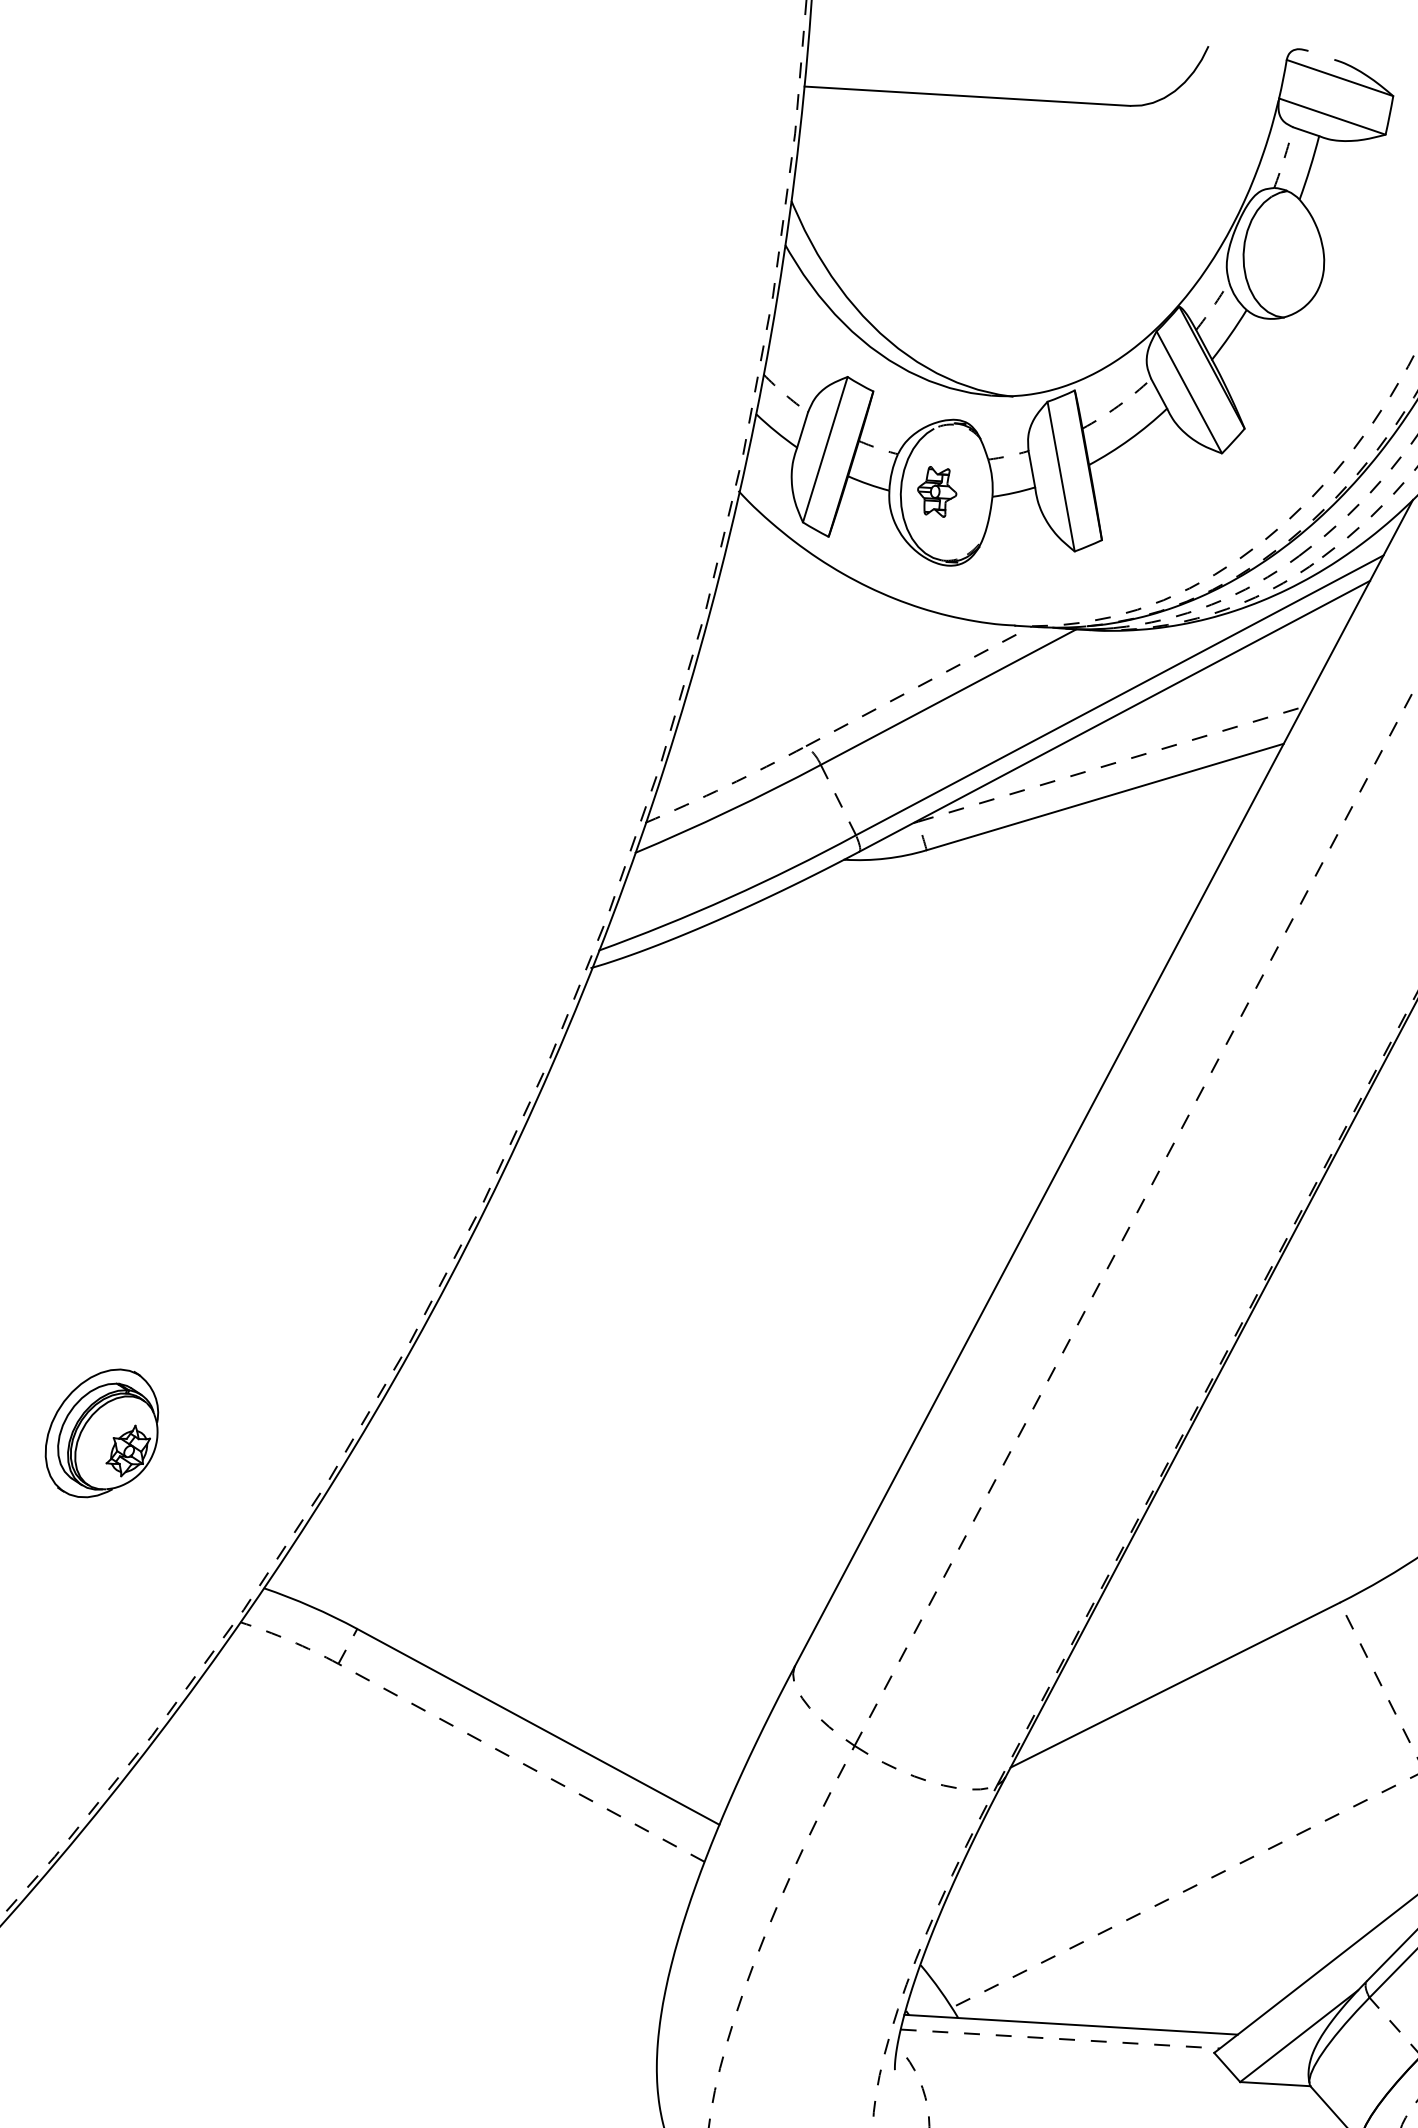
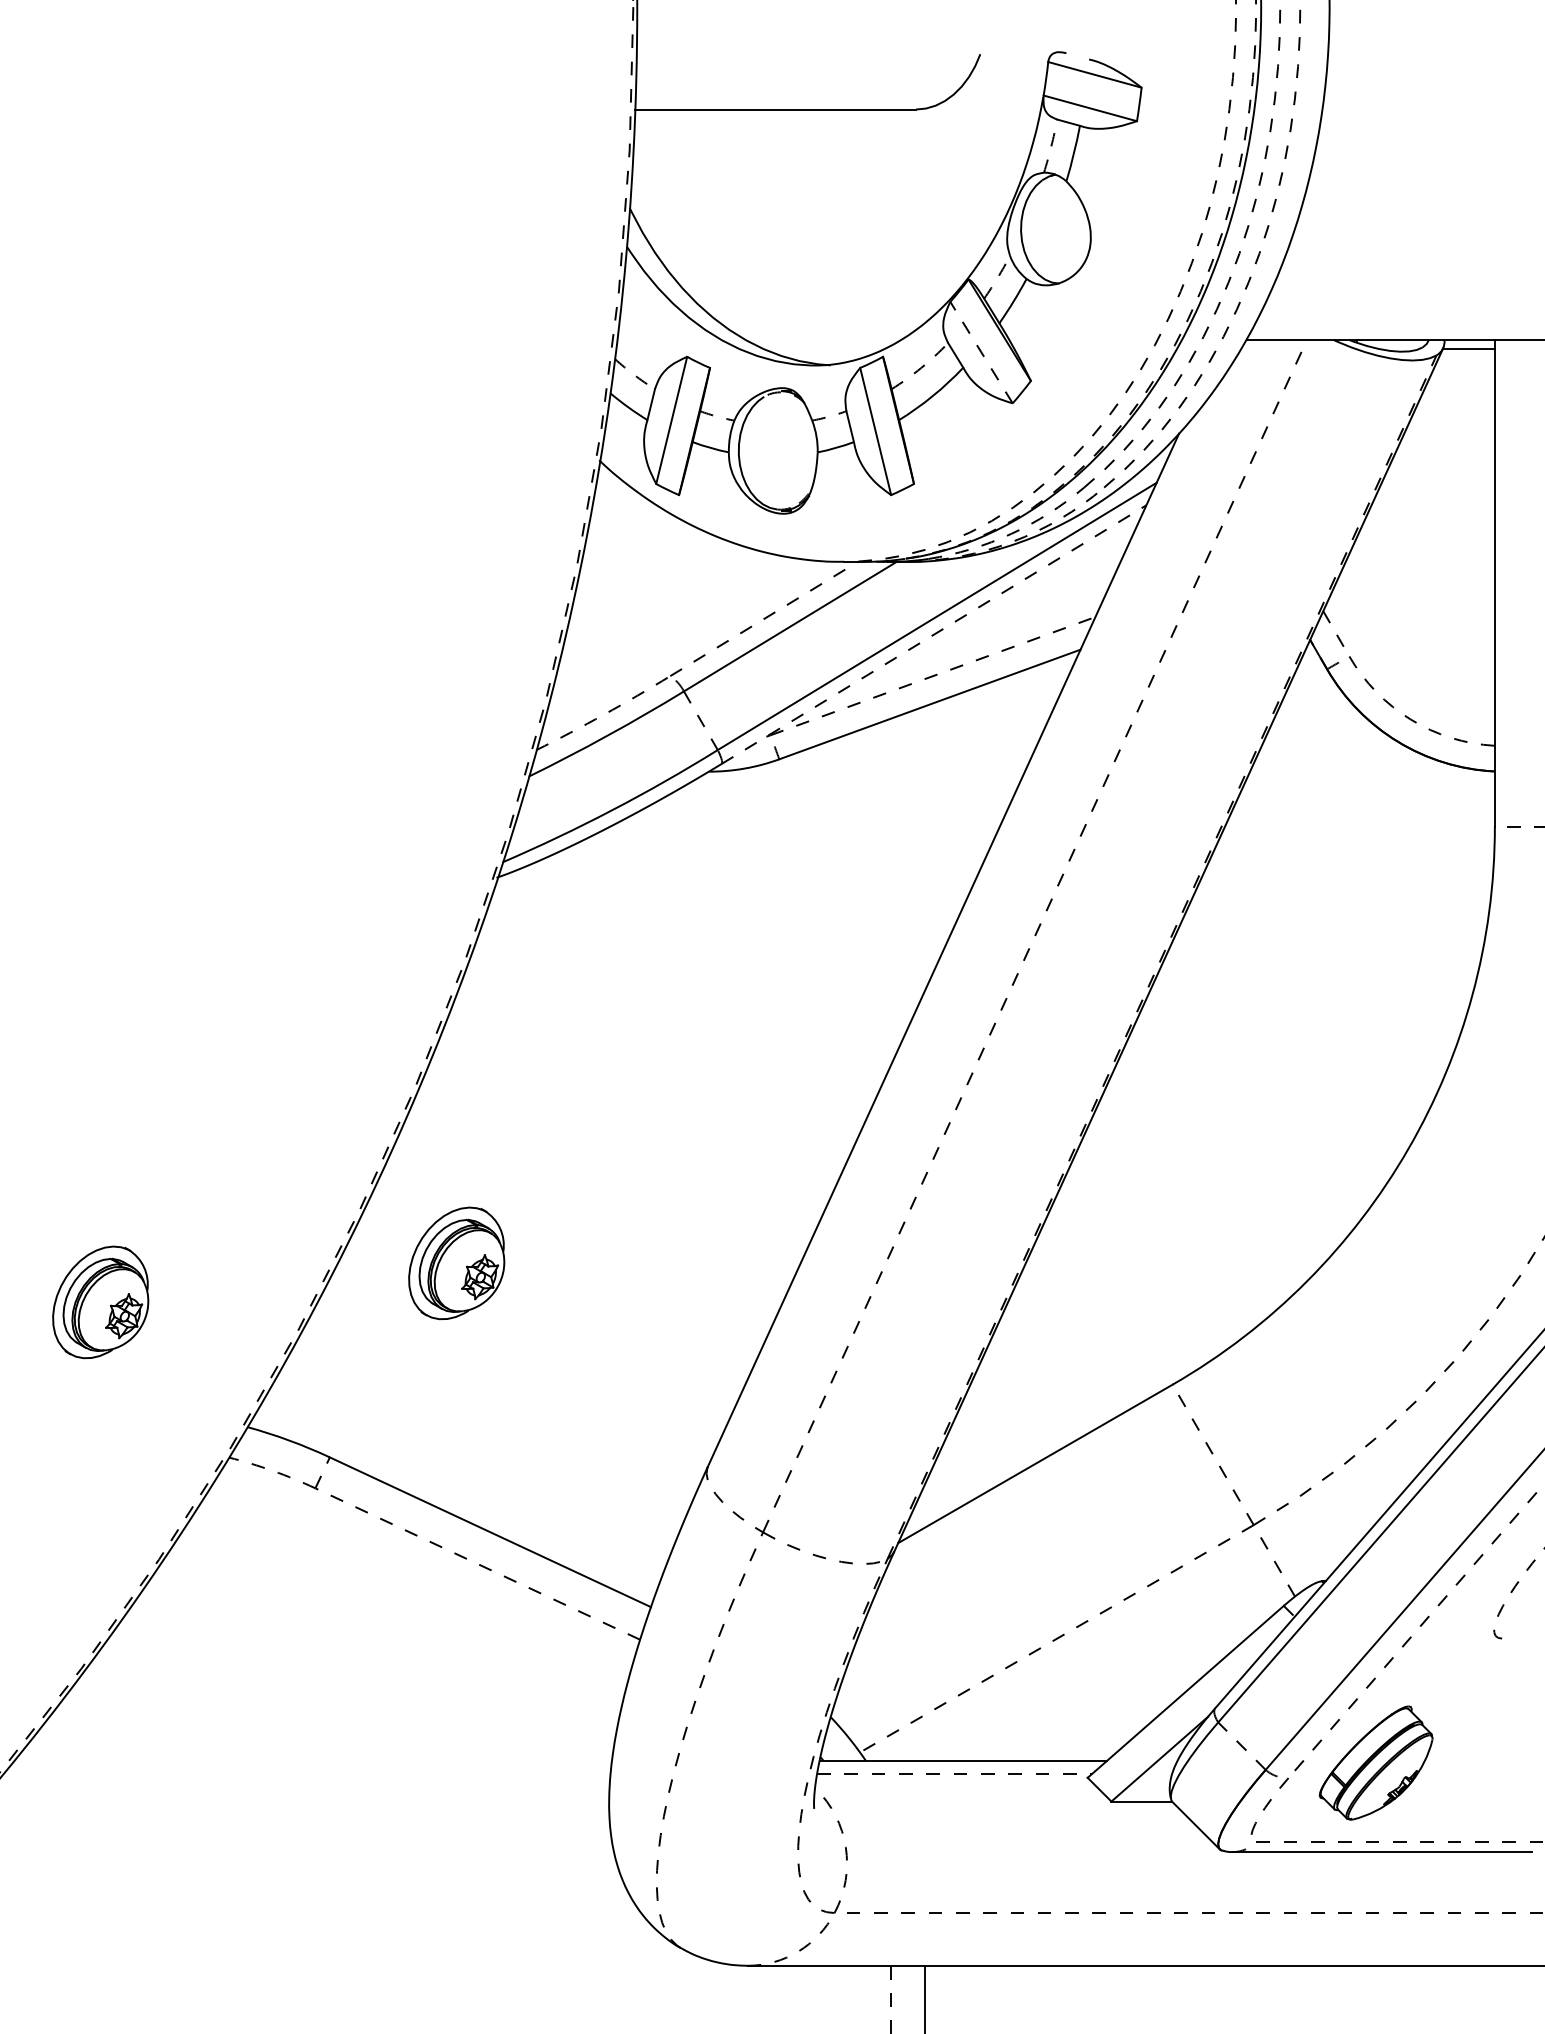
line: (1189, 392) -> (981, 352), solid -> dashed
part: (936, 491) -> (769, 450), removed
line: (1115, 716) -> (934, 634), solid -> dashed
part: (517, 1412) -> (456, 1263), added

